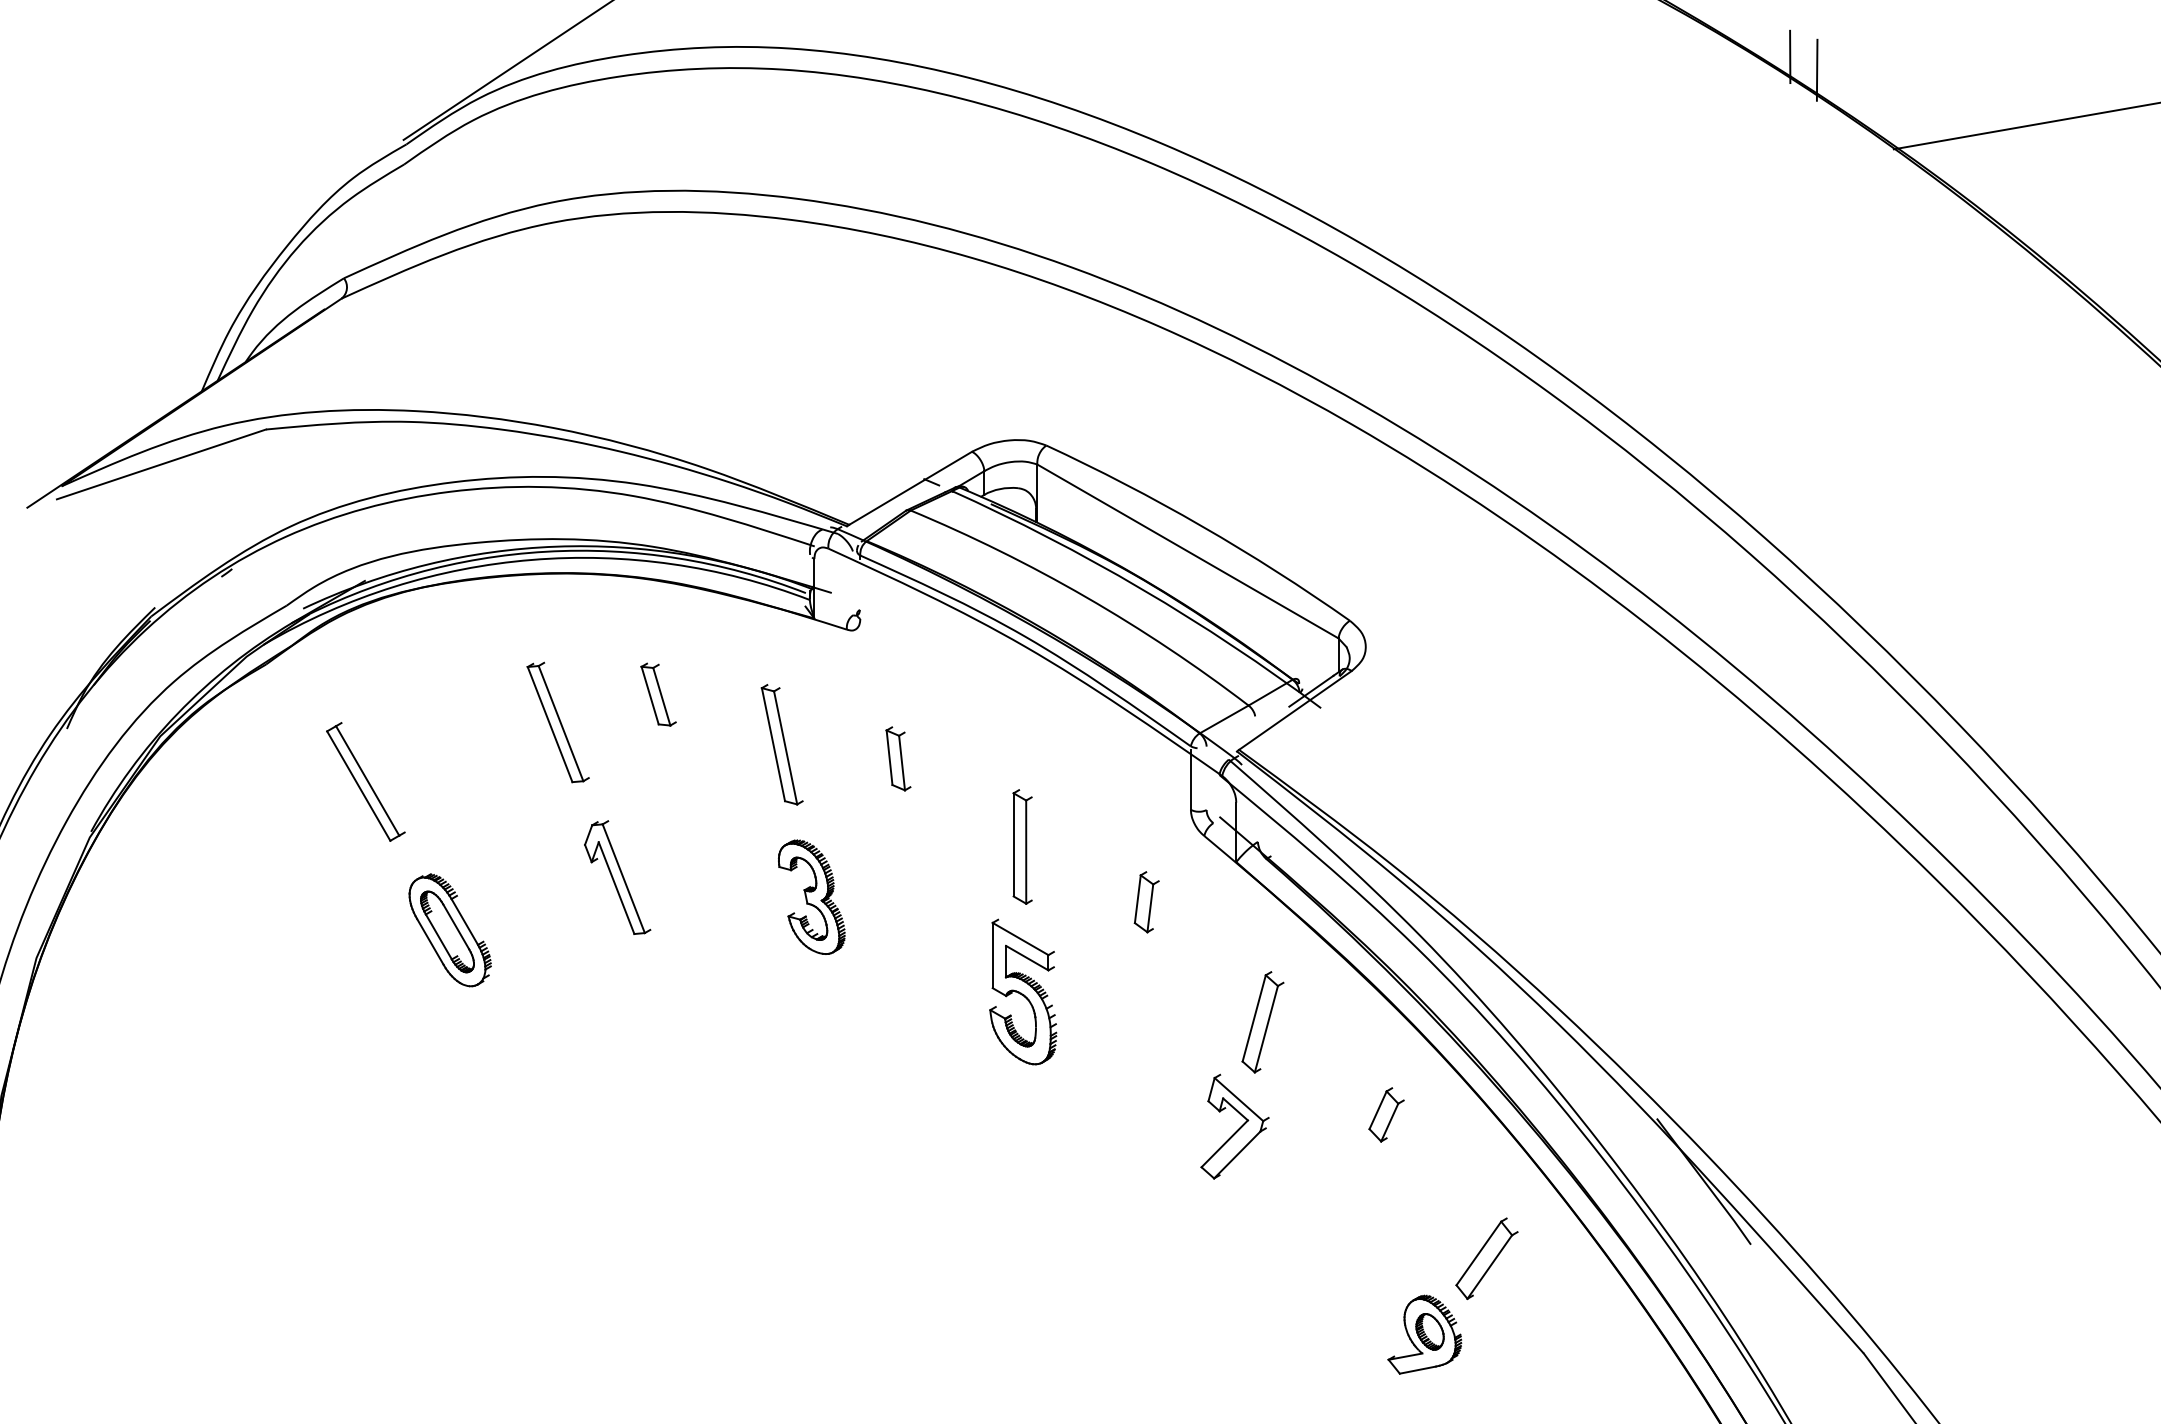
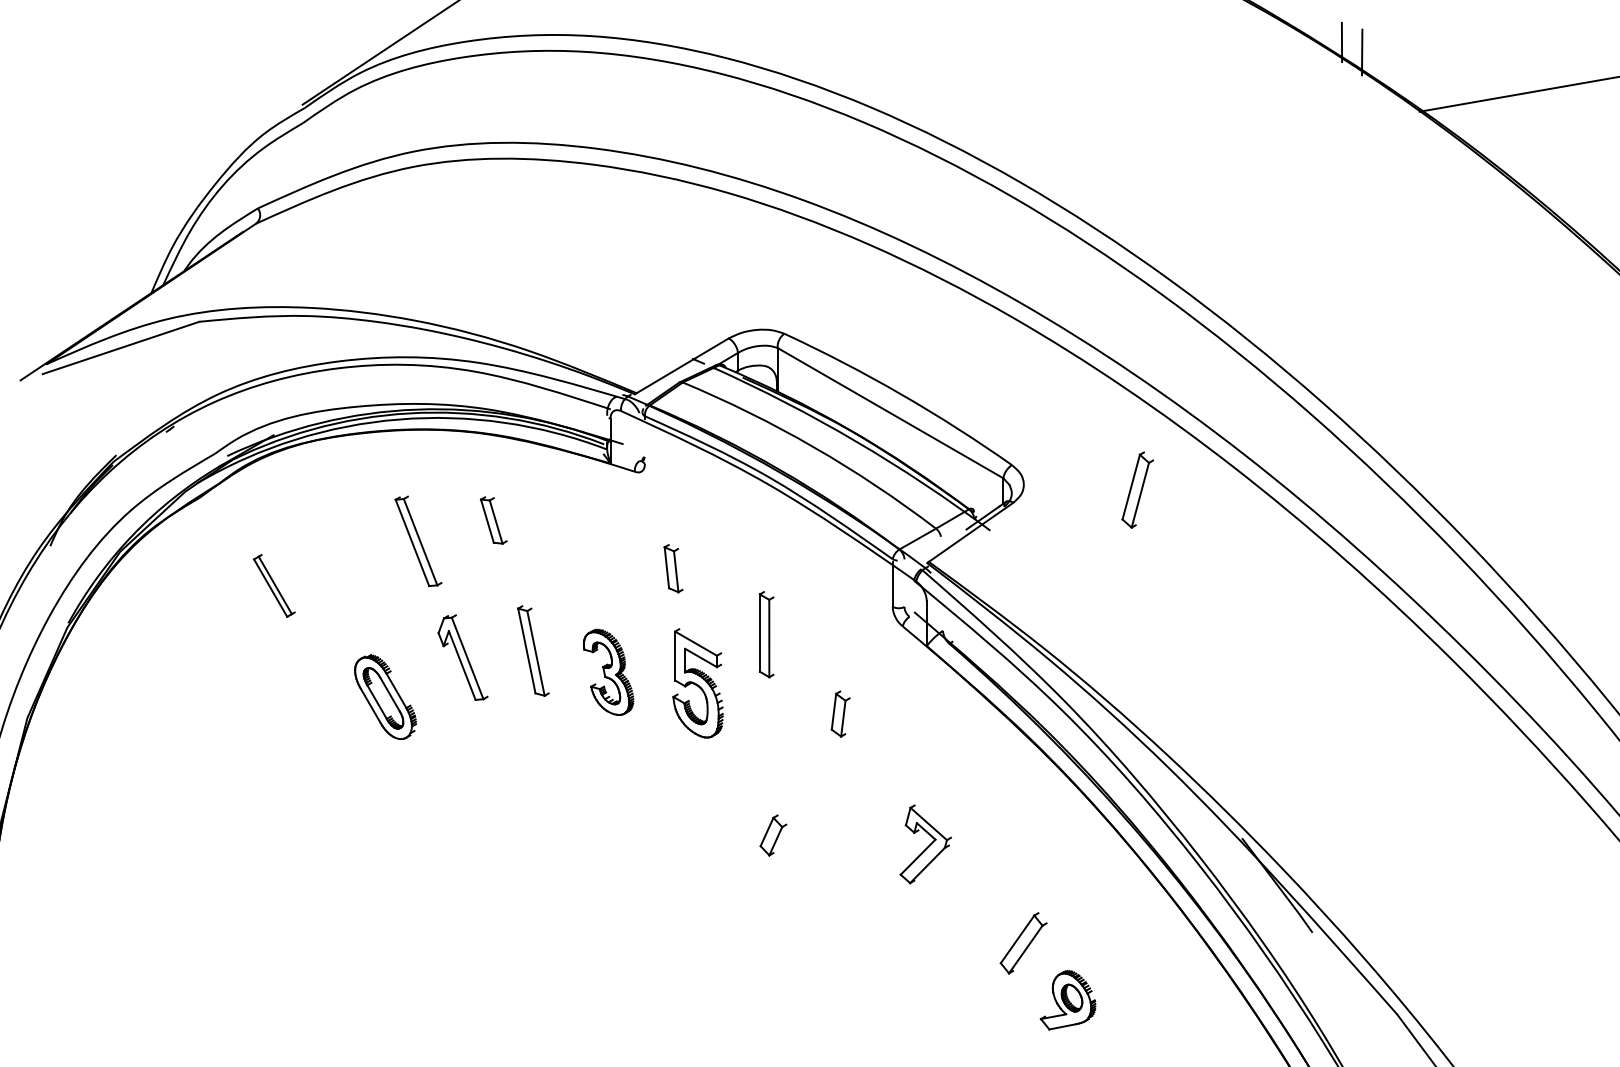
part: (782, 744) -> (533, 650), moved
part: (366, 781) -> (274, 585), size x0.7
part: (1146, 901) -> (840, 713), moved
part: (450, 929) -> (385, 696), moved
part: (1022, 992) -> (697, 683), moved
part: (1262, 1021) -> (1137, 489), moved
part: (1386, 1114) -> (773, 835), moved
part: (1486, 1258) -> (1023, 943), moved

